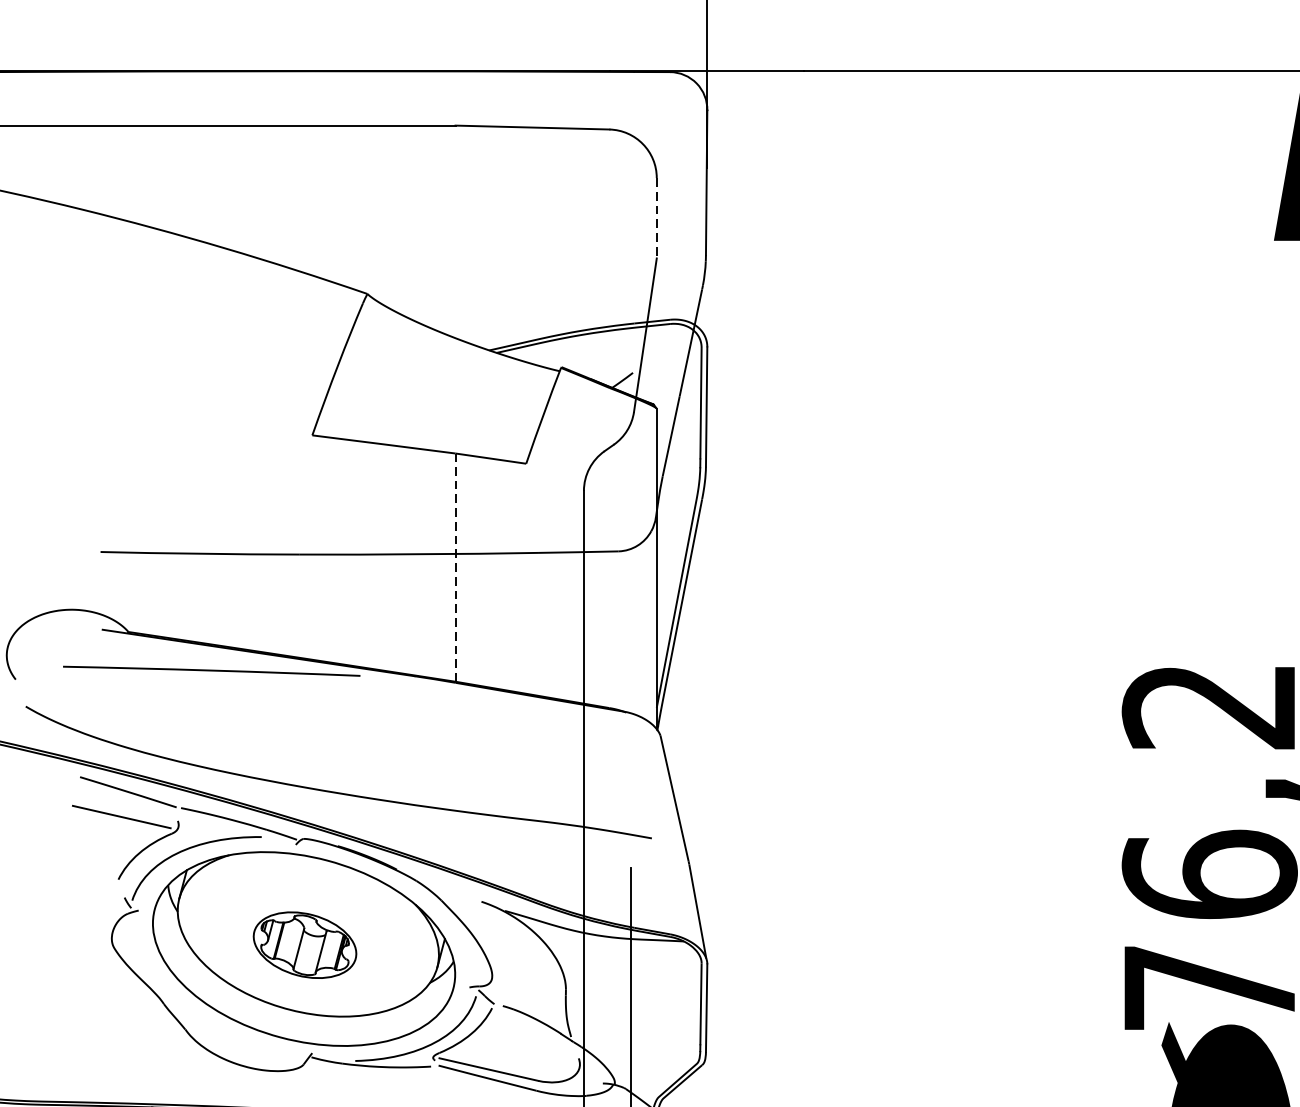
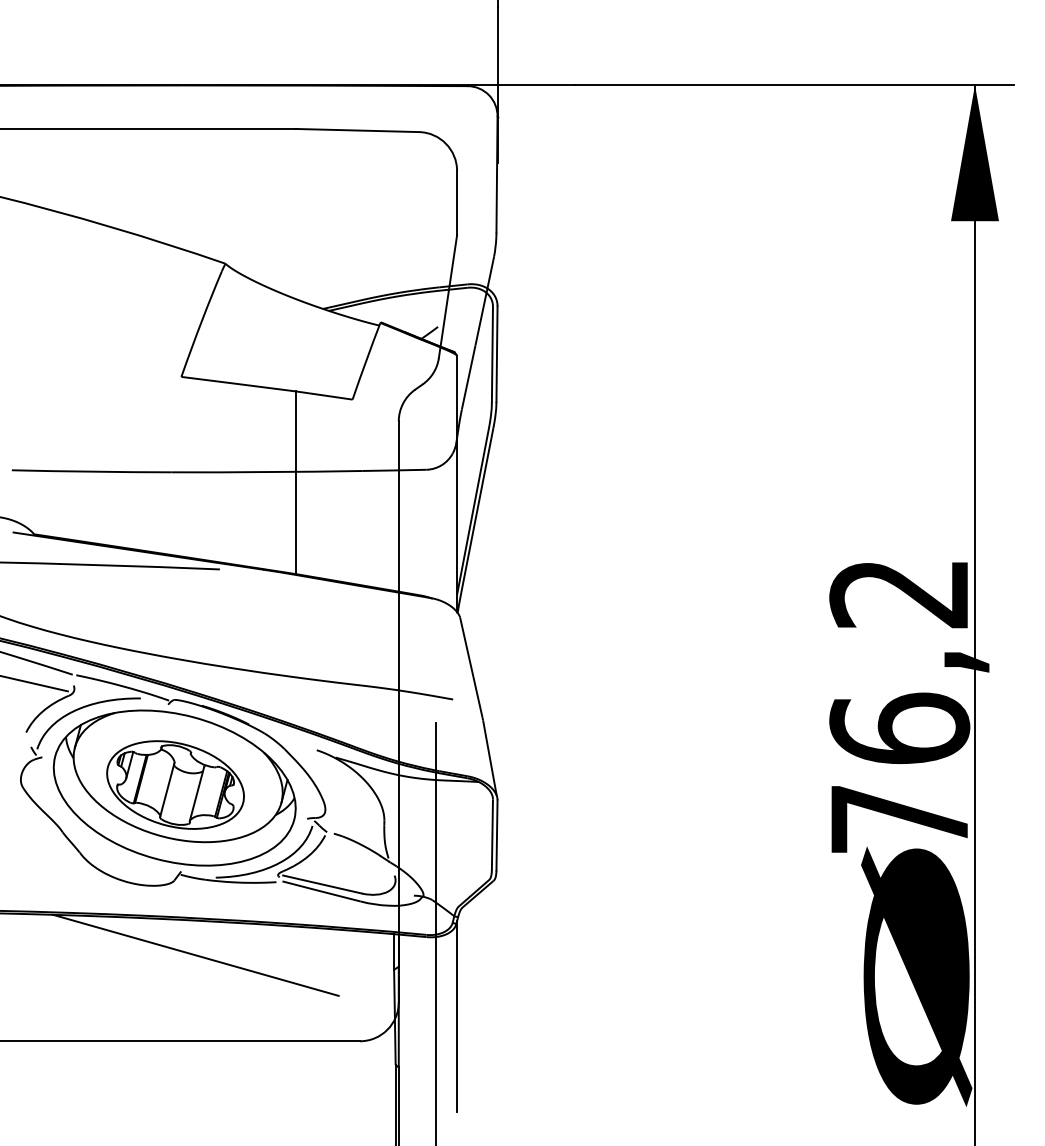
line: (657, 218) -> (457, 203), dashed -> solid
line: (456, 567) -> (296, 482), dashed -> solid
part: (304, 944) -> (175, 784), size x1.67

